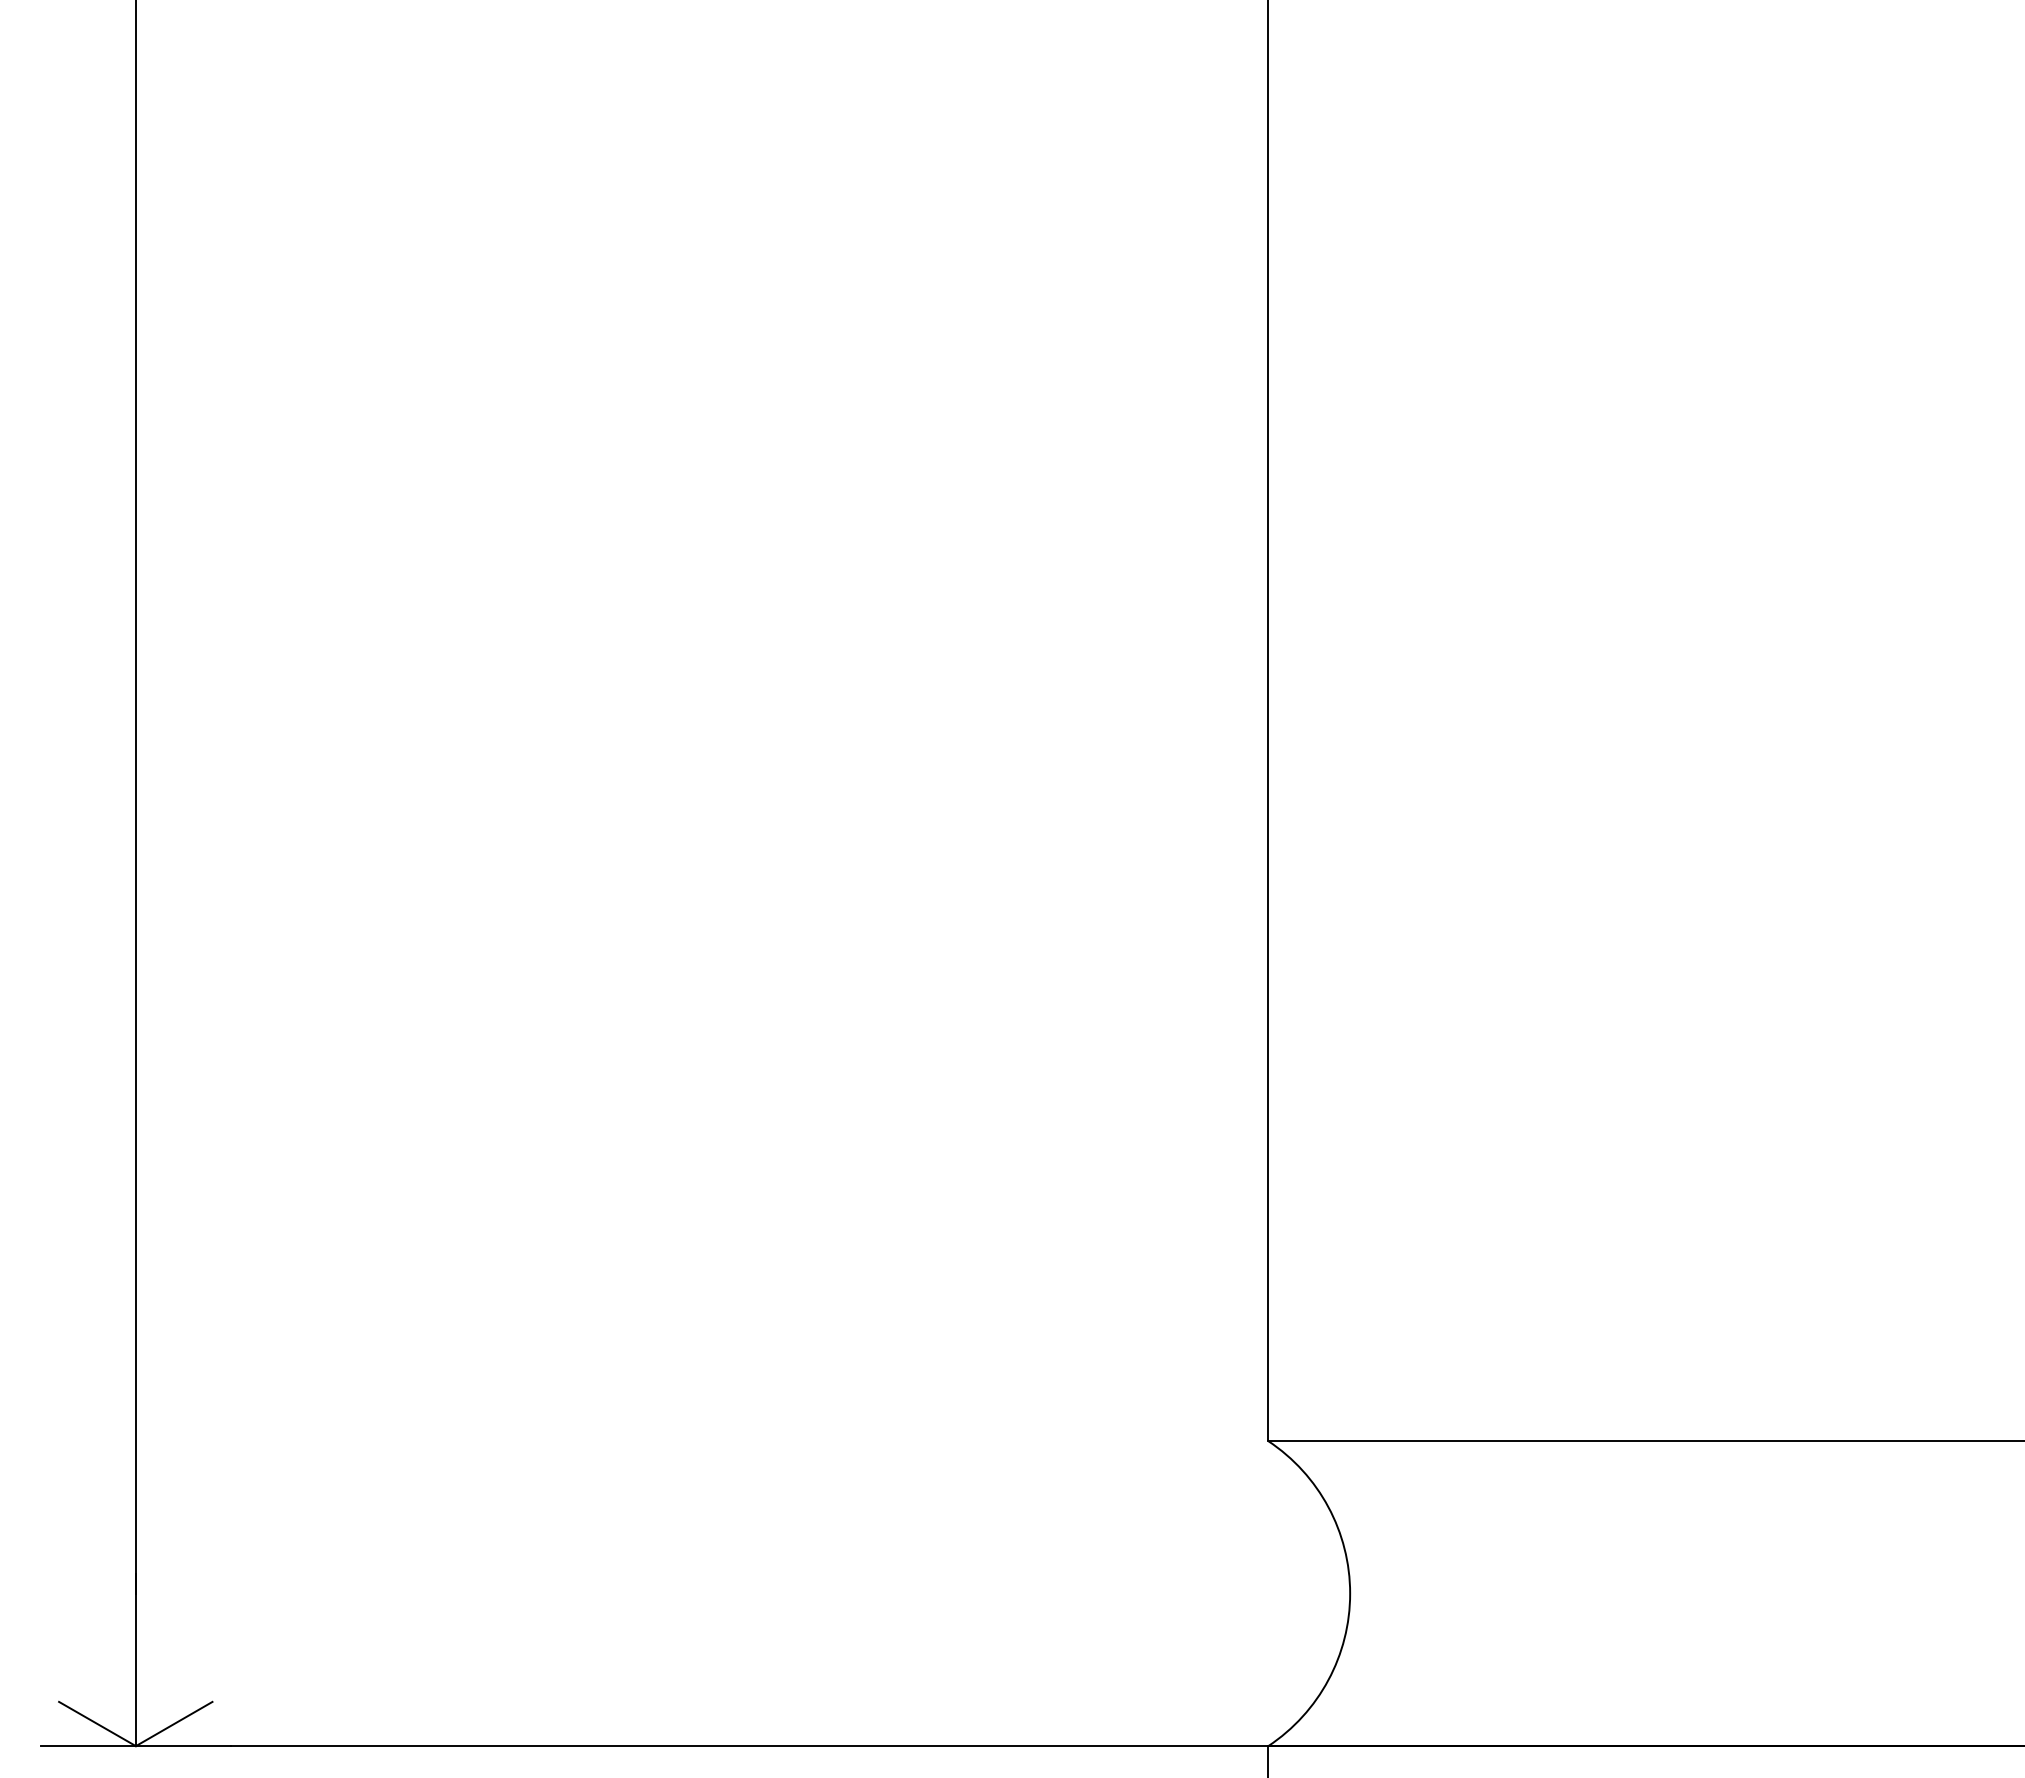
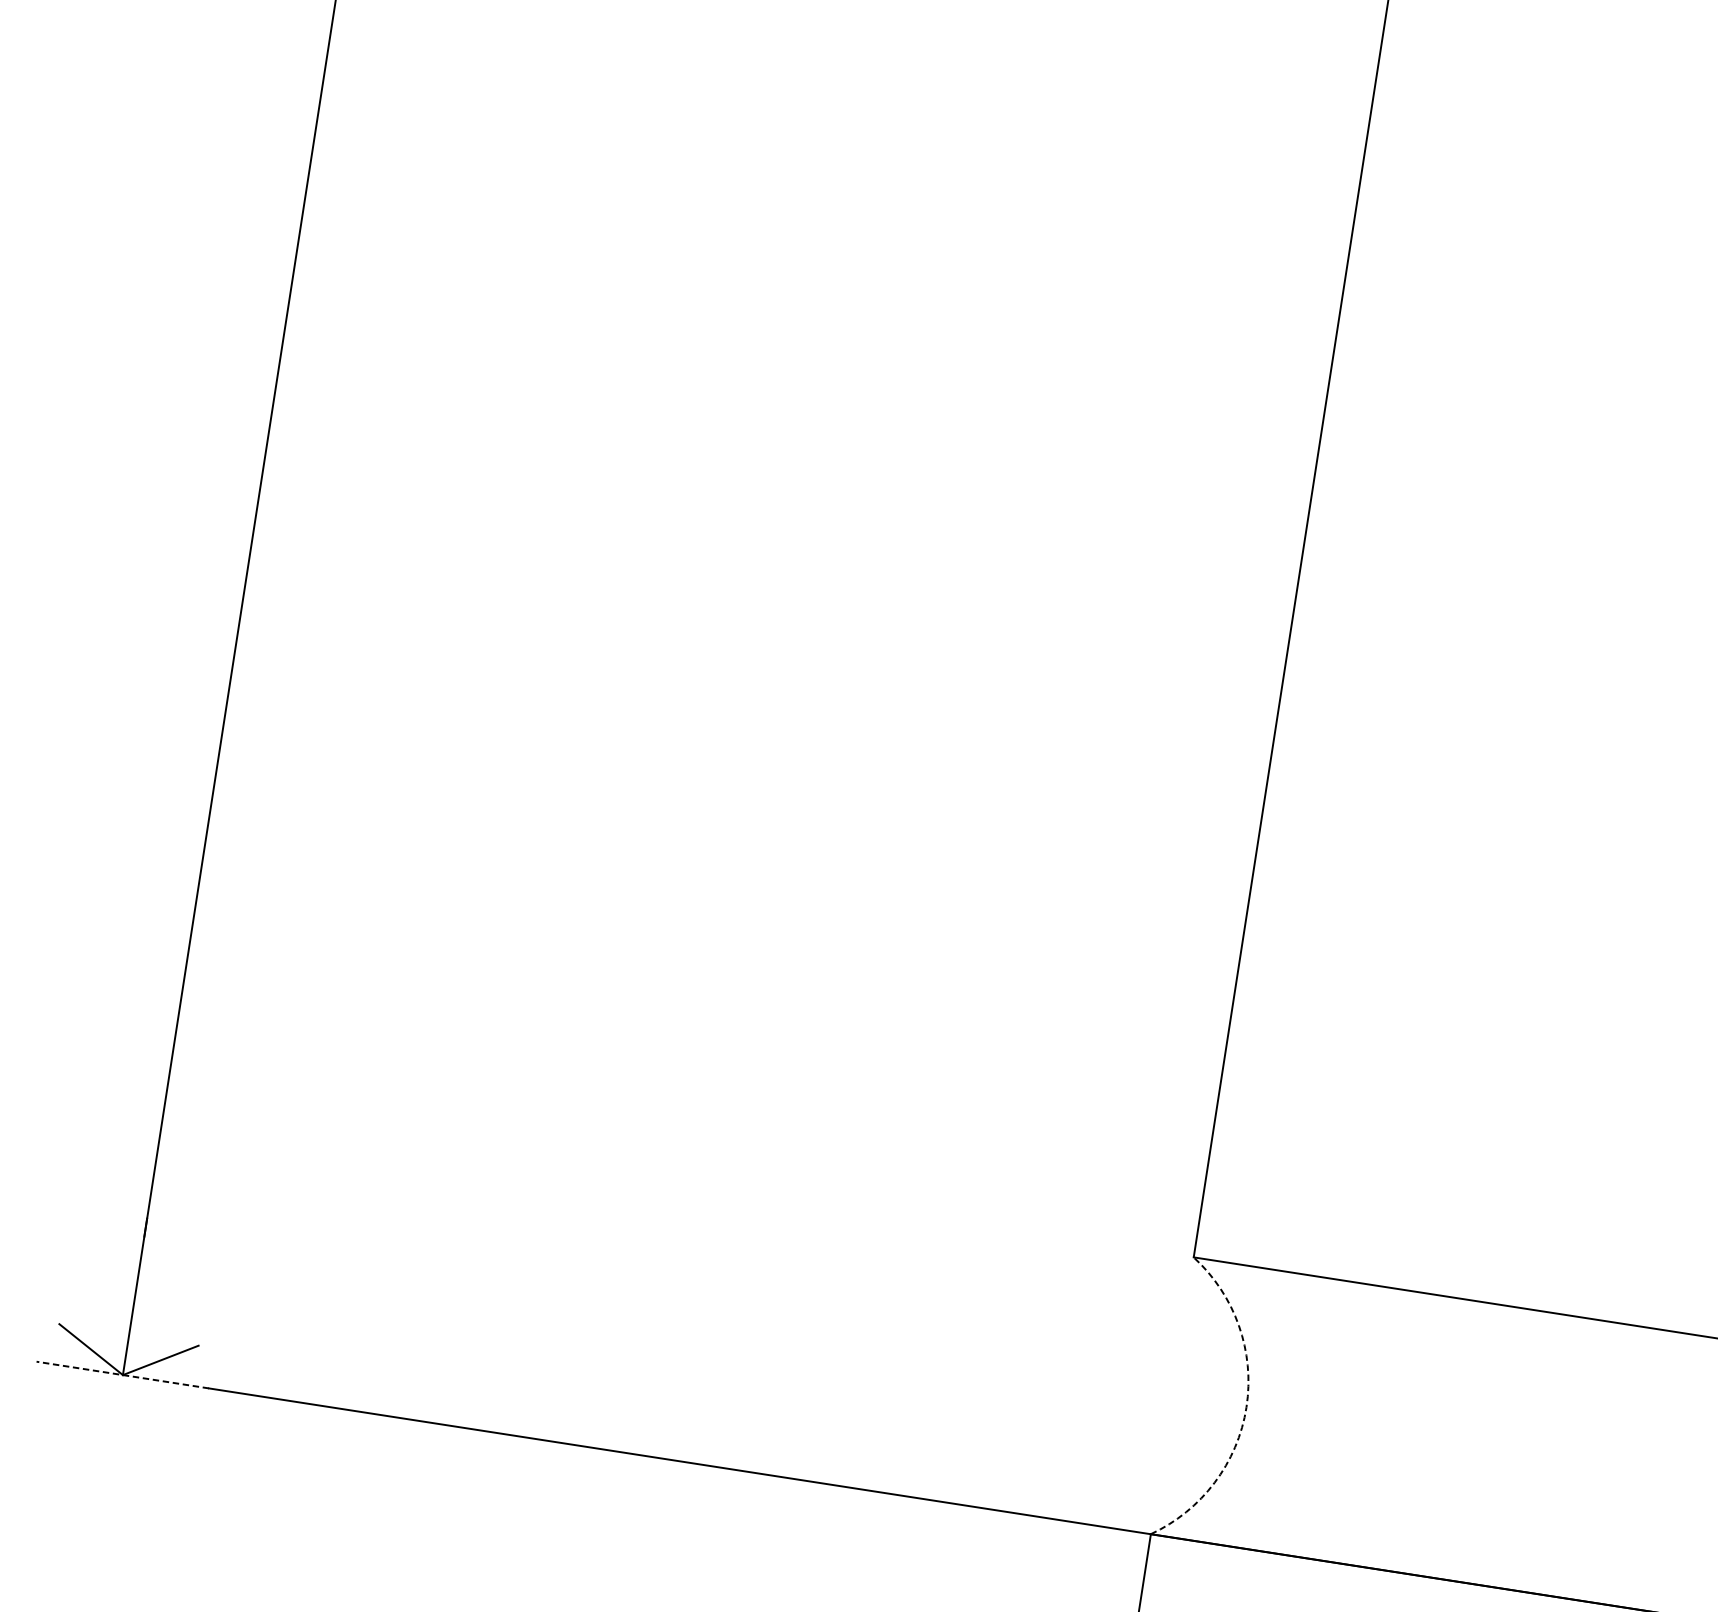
arc: (1350, 1593) -> (1246, 1407), solid -> dashed
line: (135, 1746) -> (122, 1375), solid -> dashed

